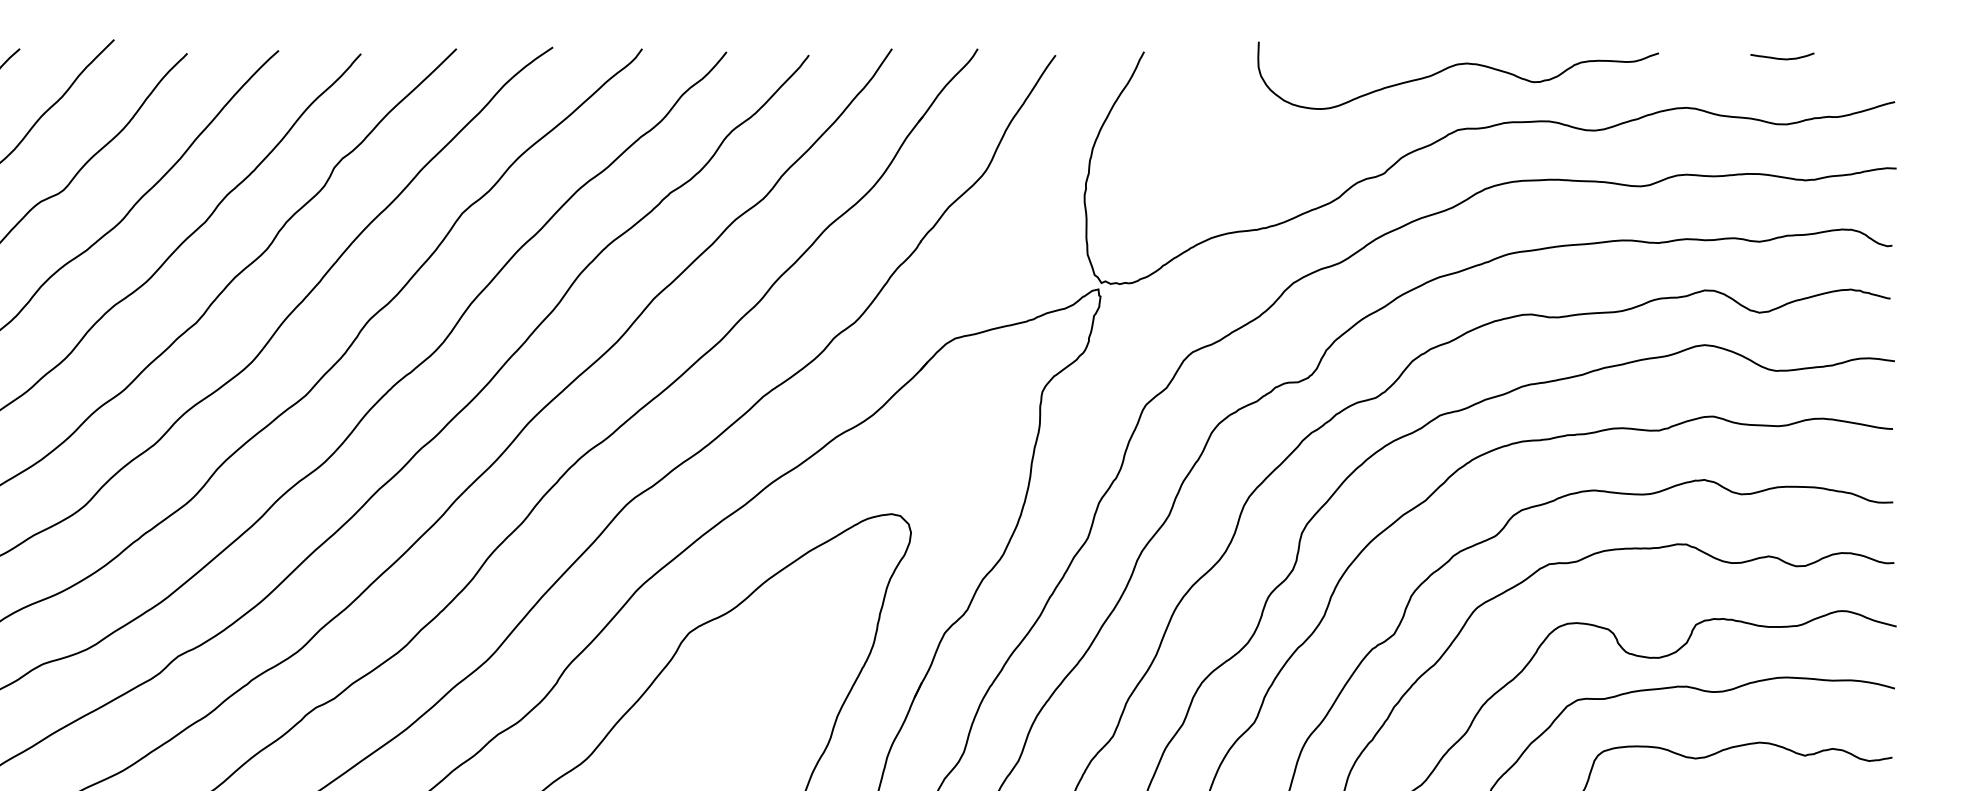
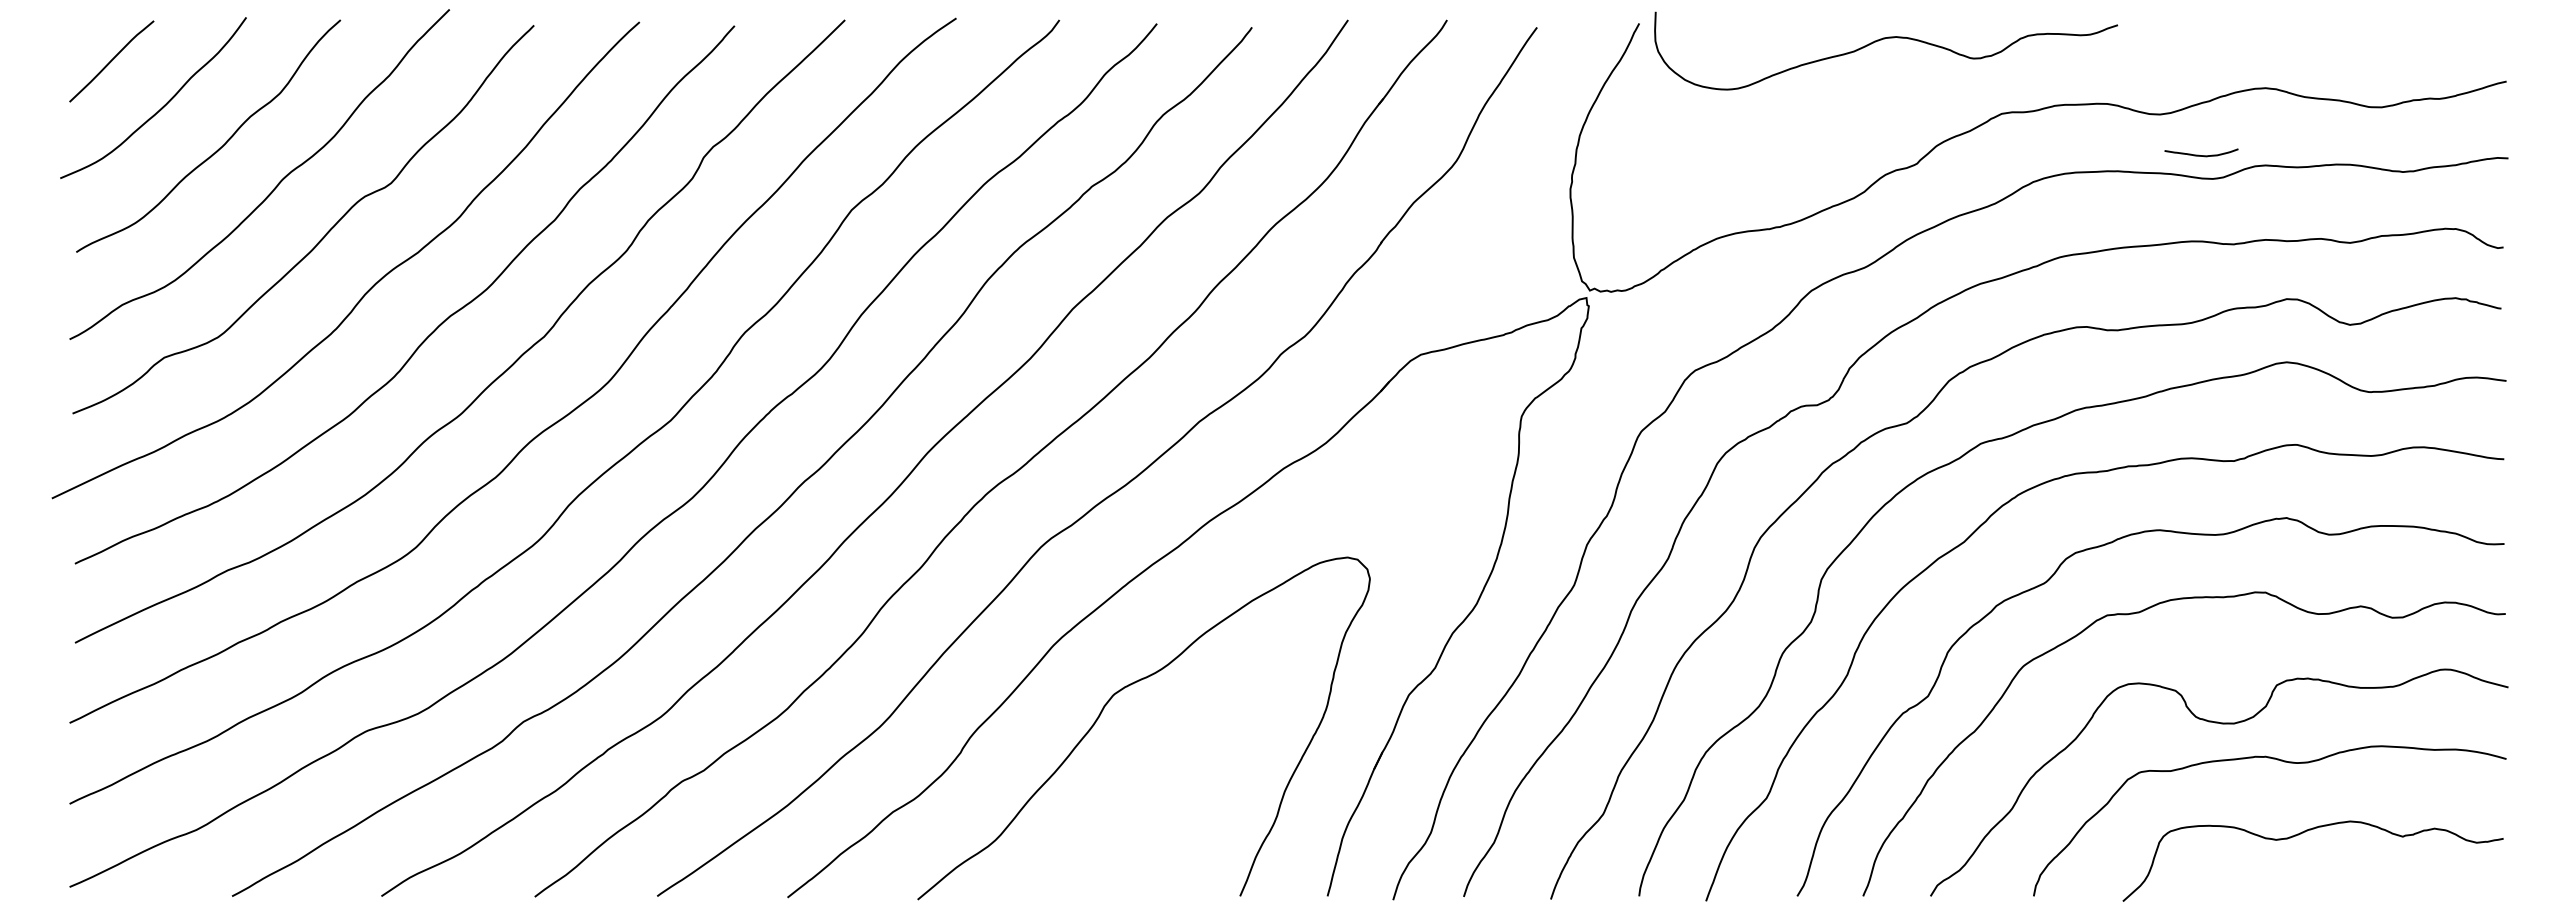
curve: (1782, 58) -> (2201, 155), moved
curve: (1454, 66) -> (1881, 40), moved

